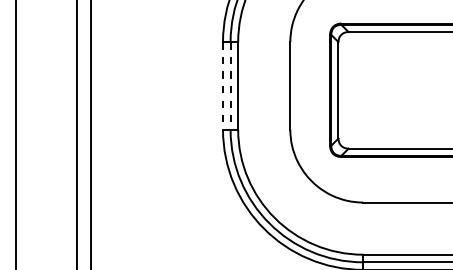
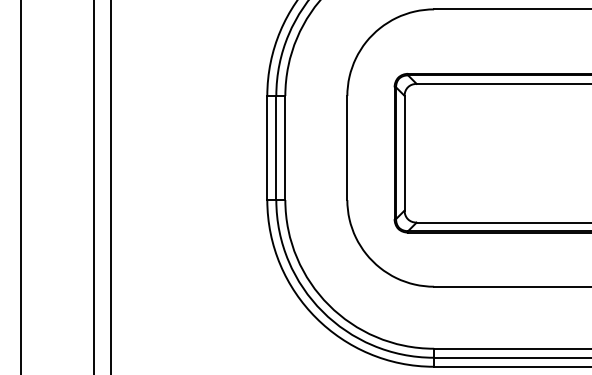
line: (223, 86) -> (267, 148), dashed -> solid
line: (230, 86) -> (276, 148), dashed -> solid

